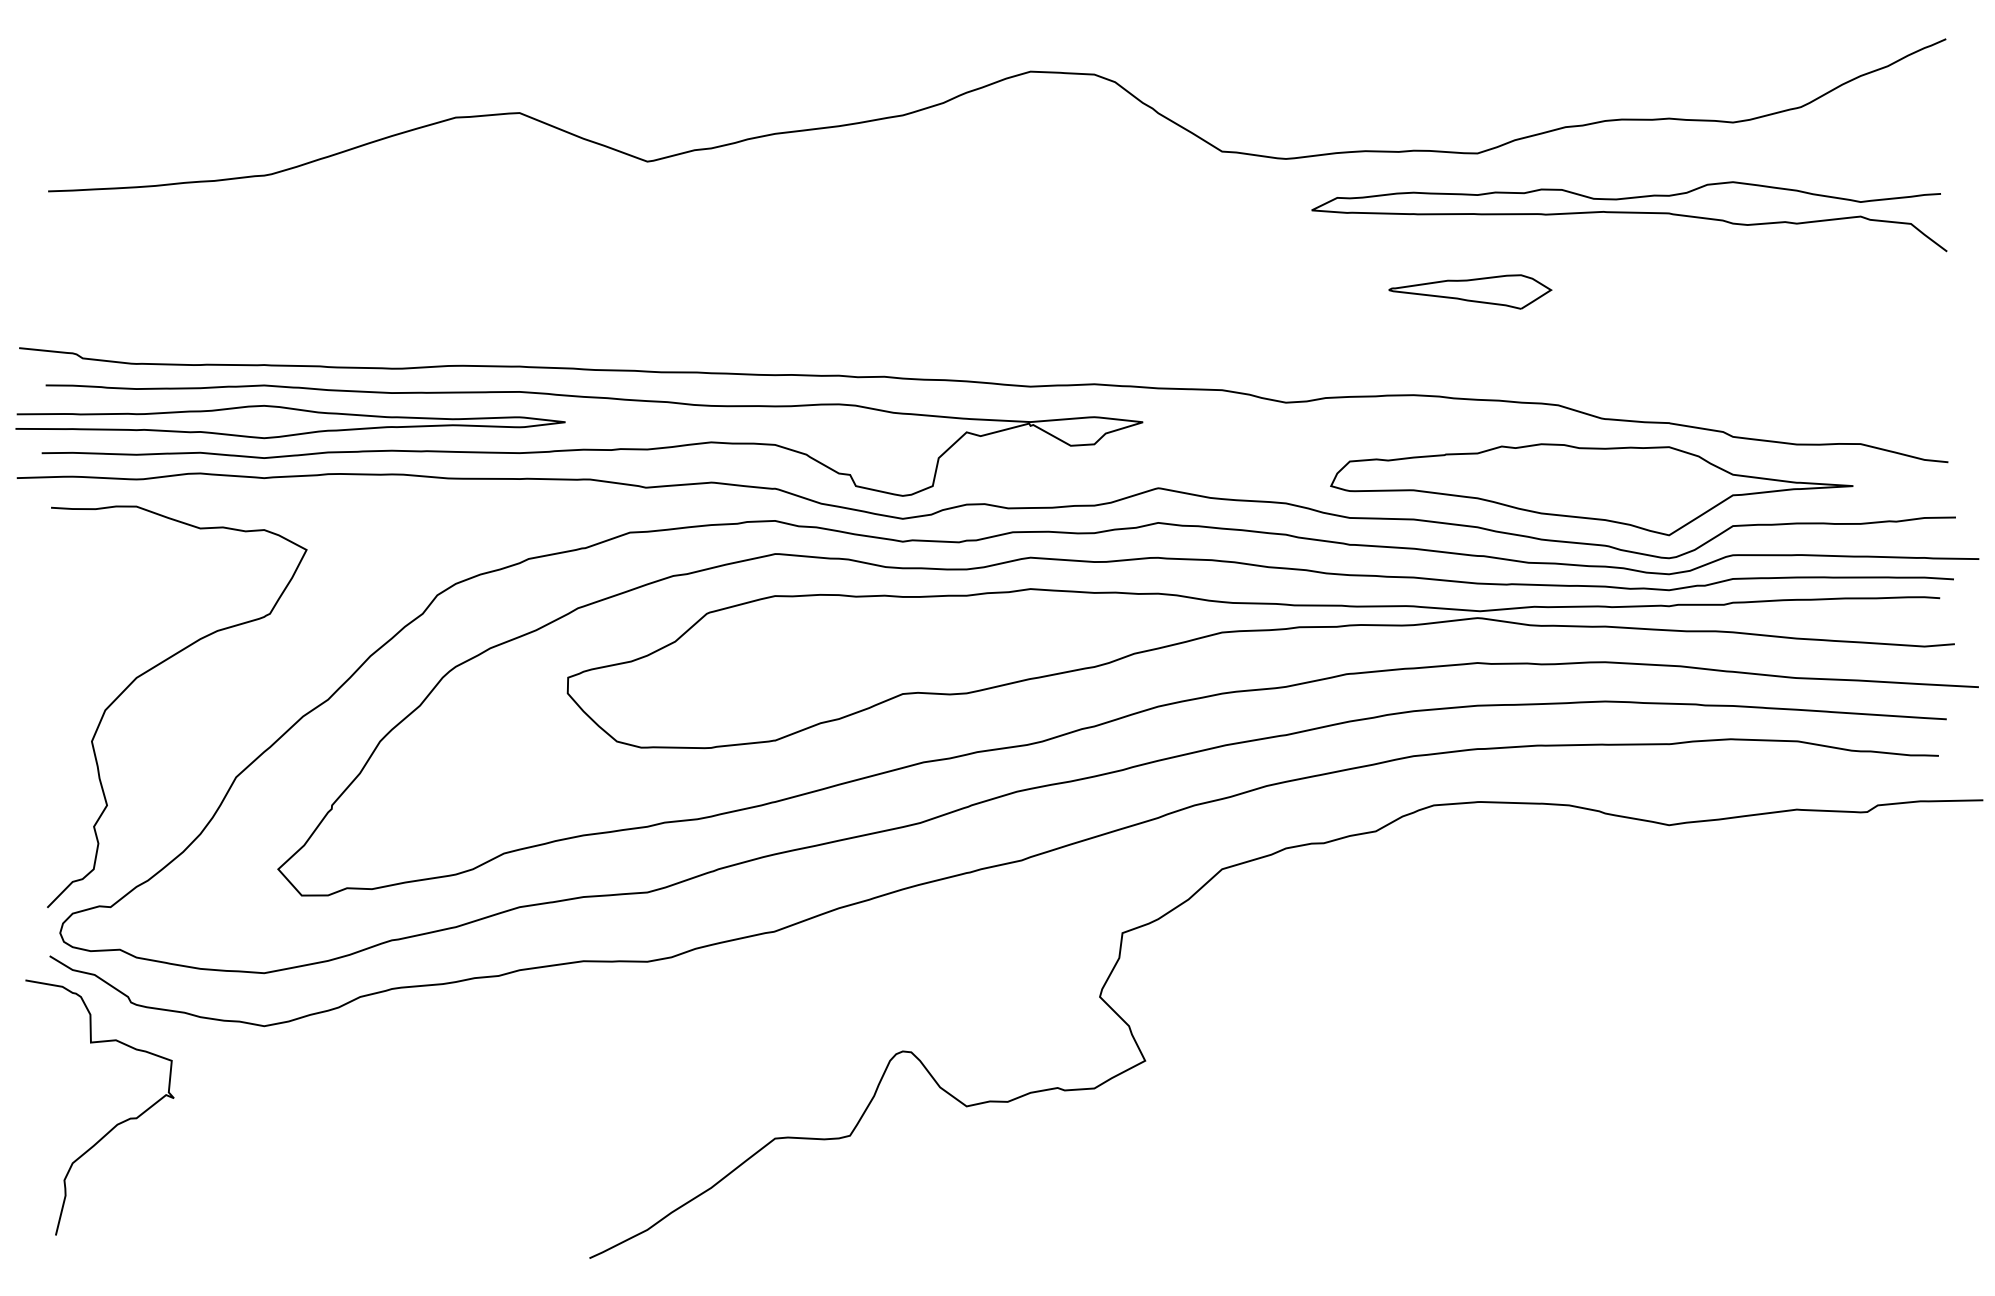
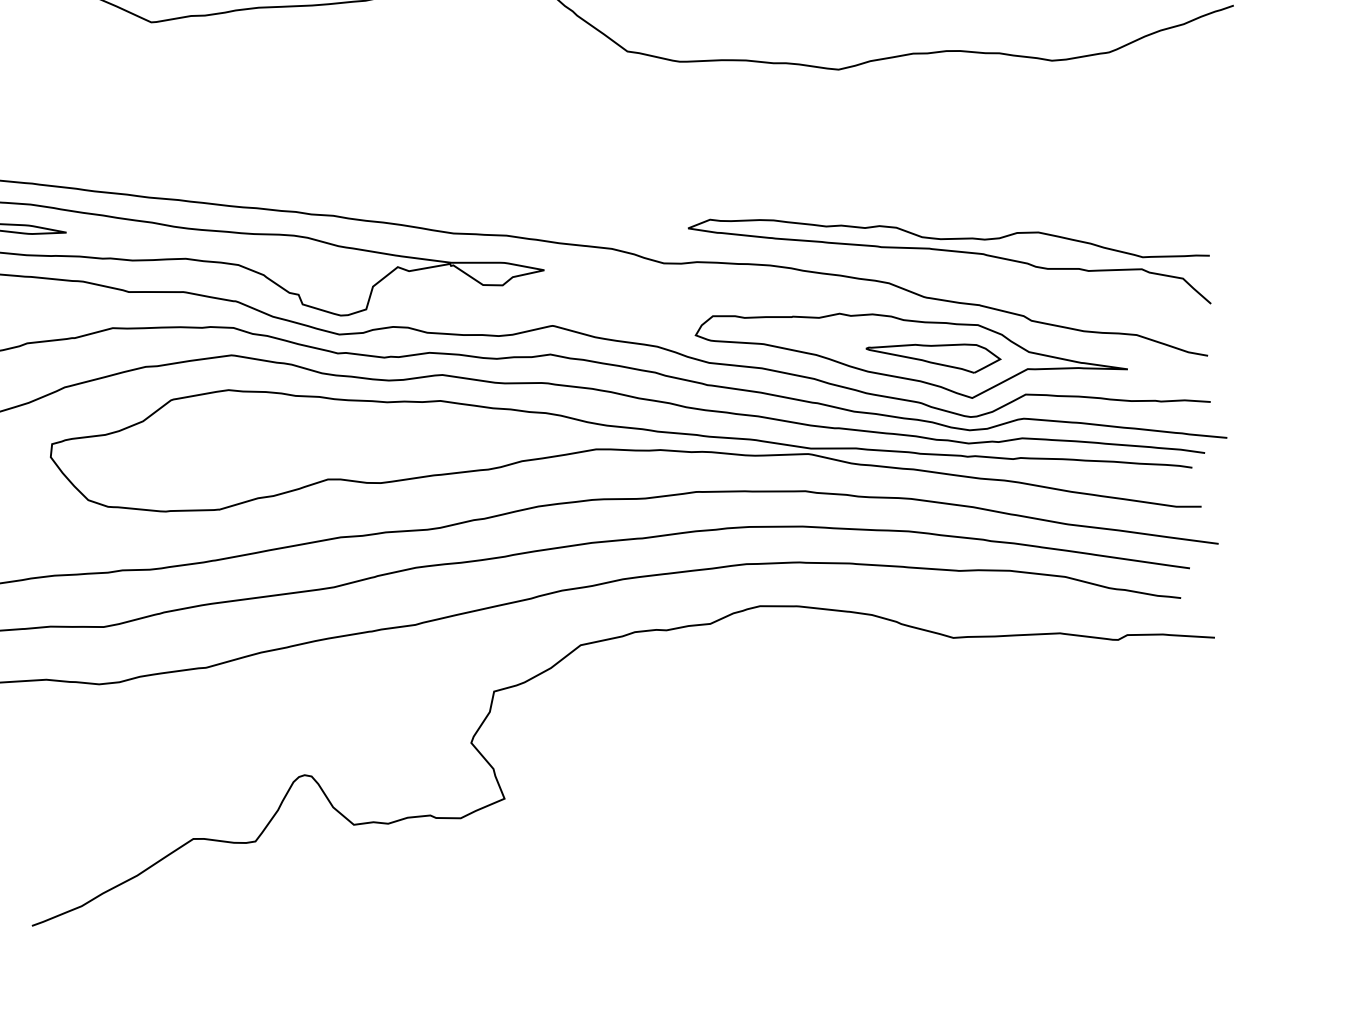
curve: (1629, 213) -> (950, 251), moved
part: (1470, 291) -> (933, 355), moved

